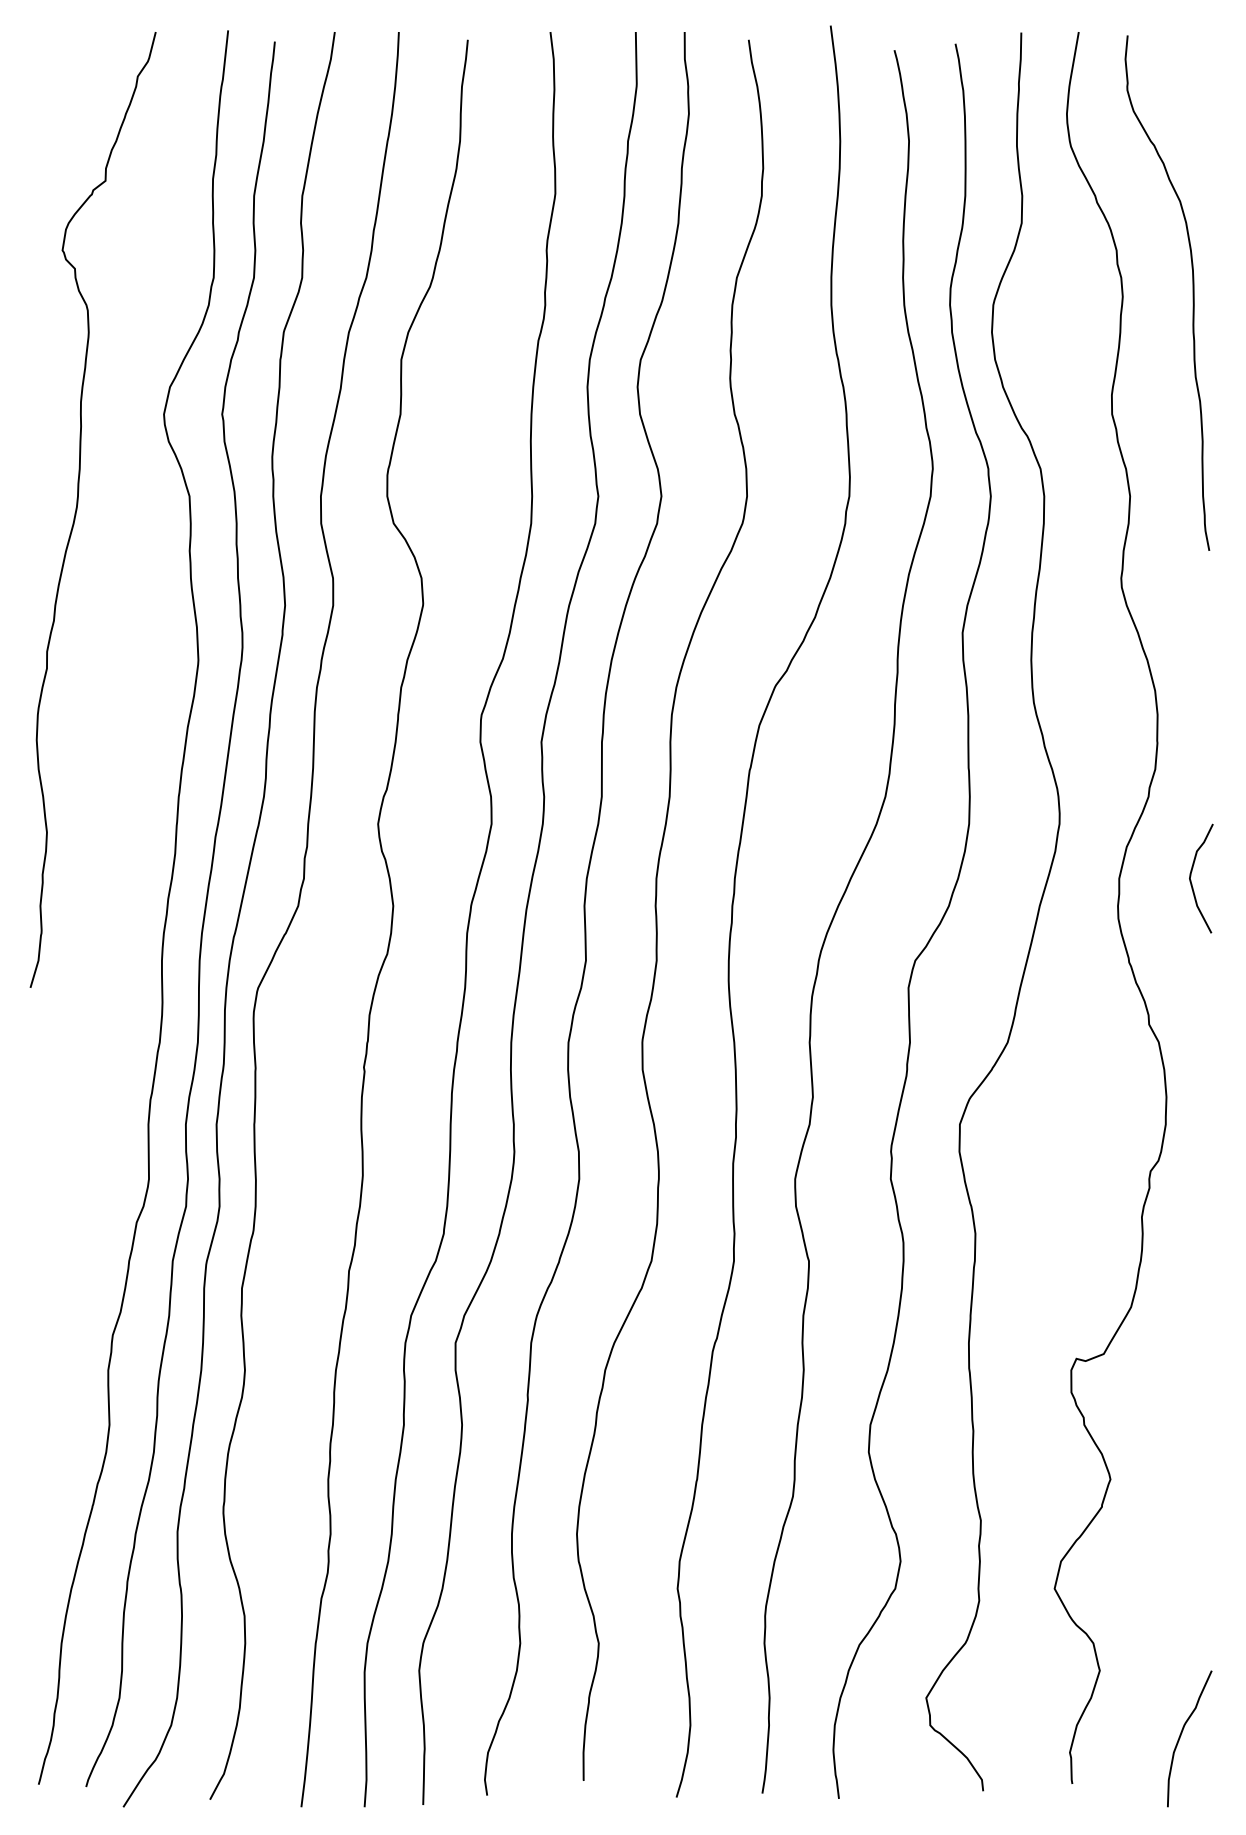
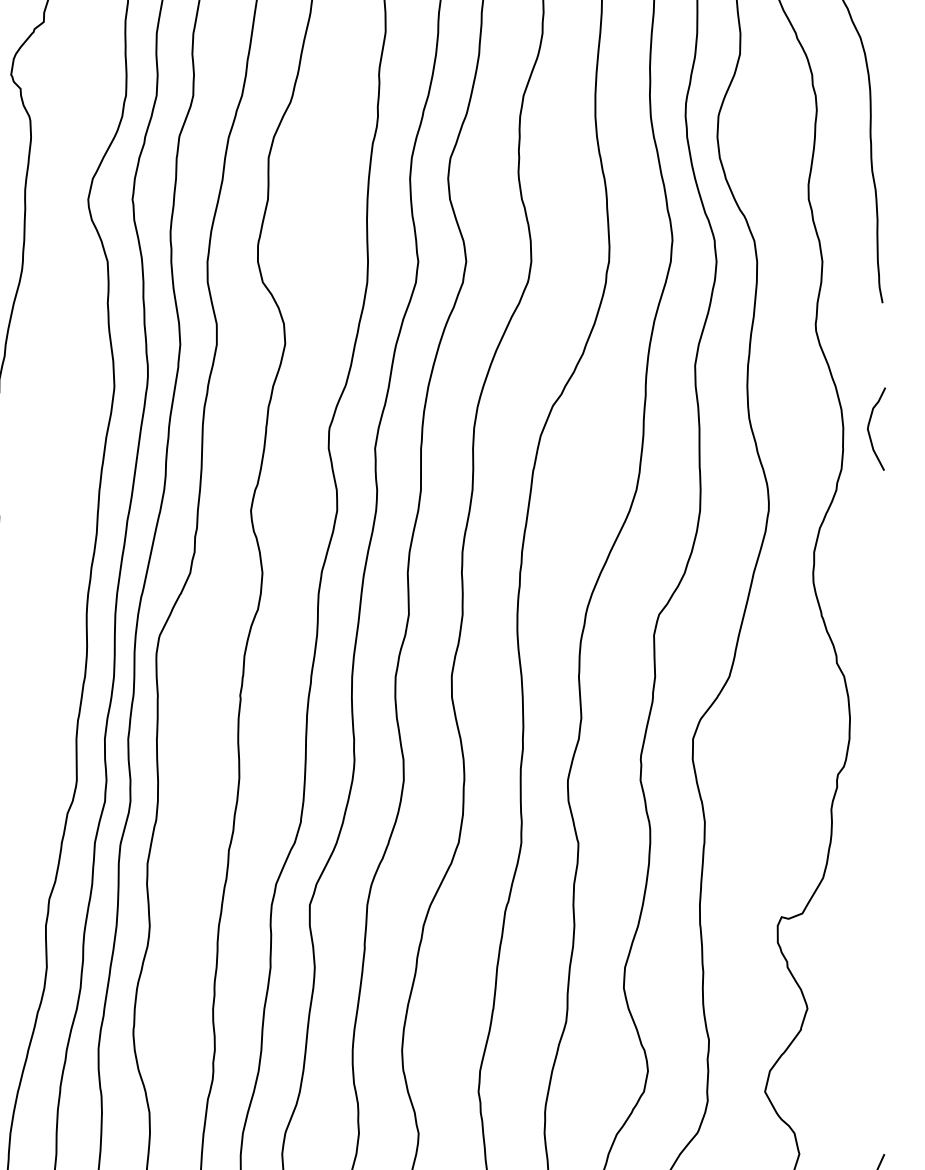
curve: (1191, 876) -> (869, 427), moved

